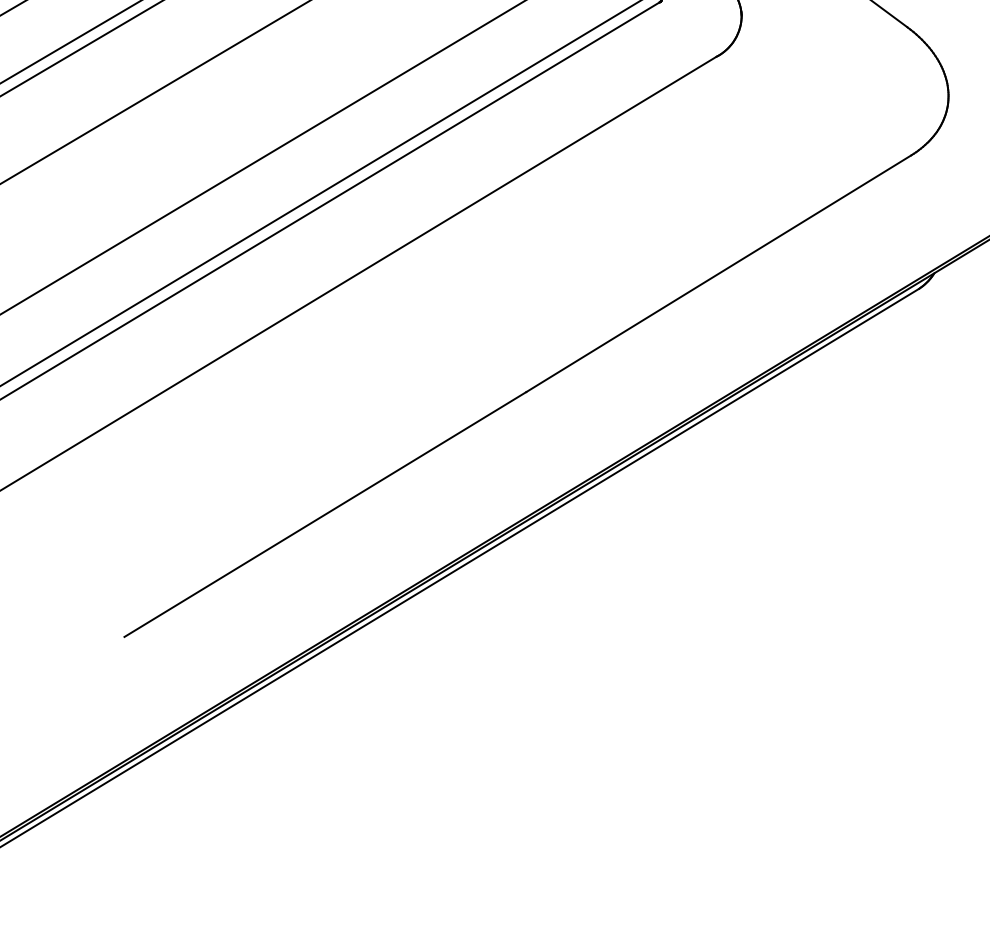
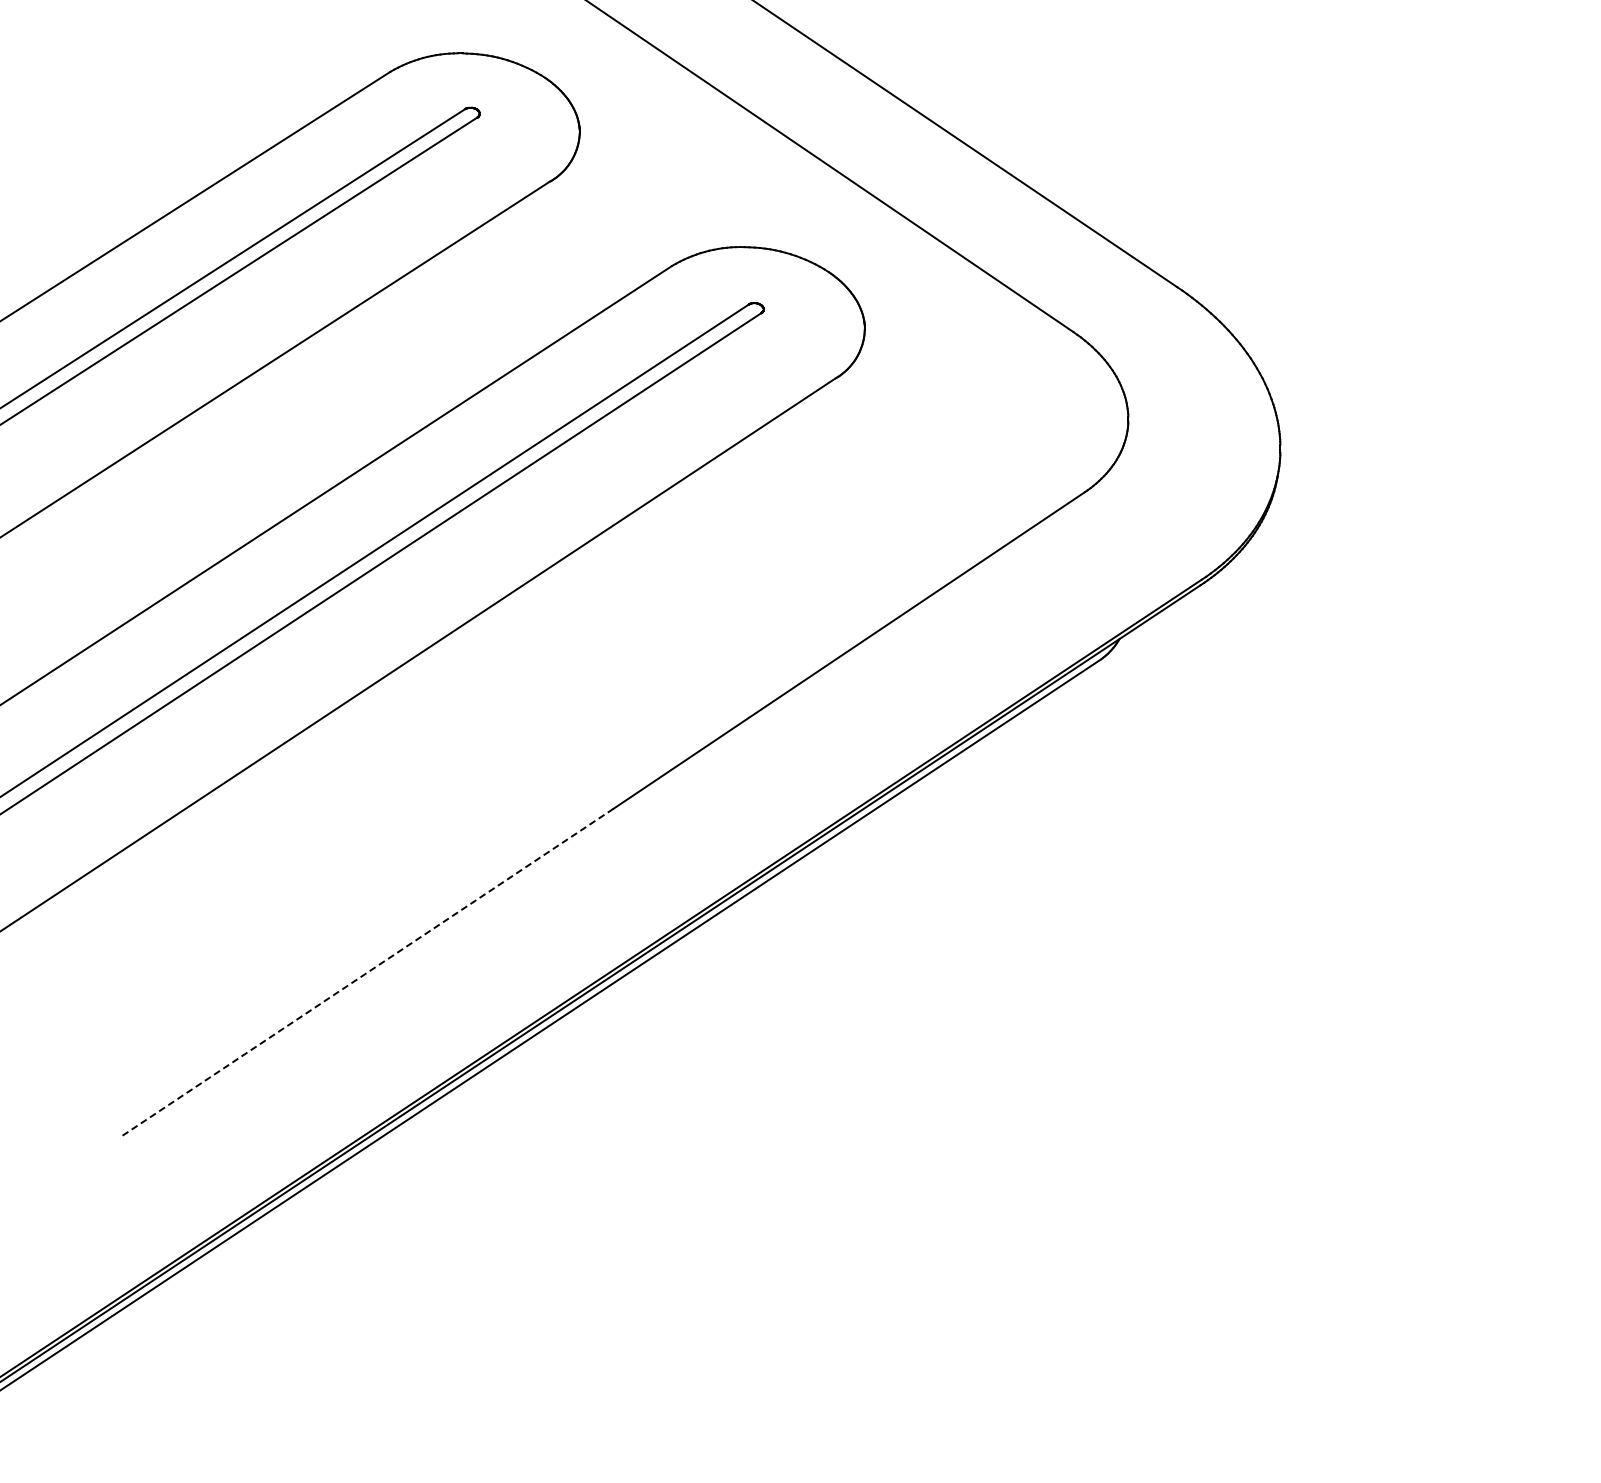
line: (325, 514) -> (367, 972), solid -> dashed

